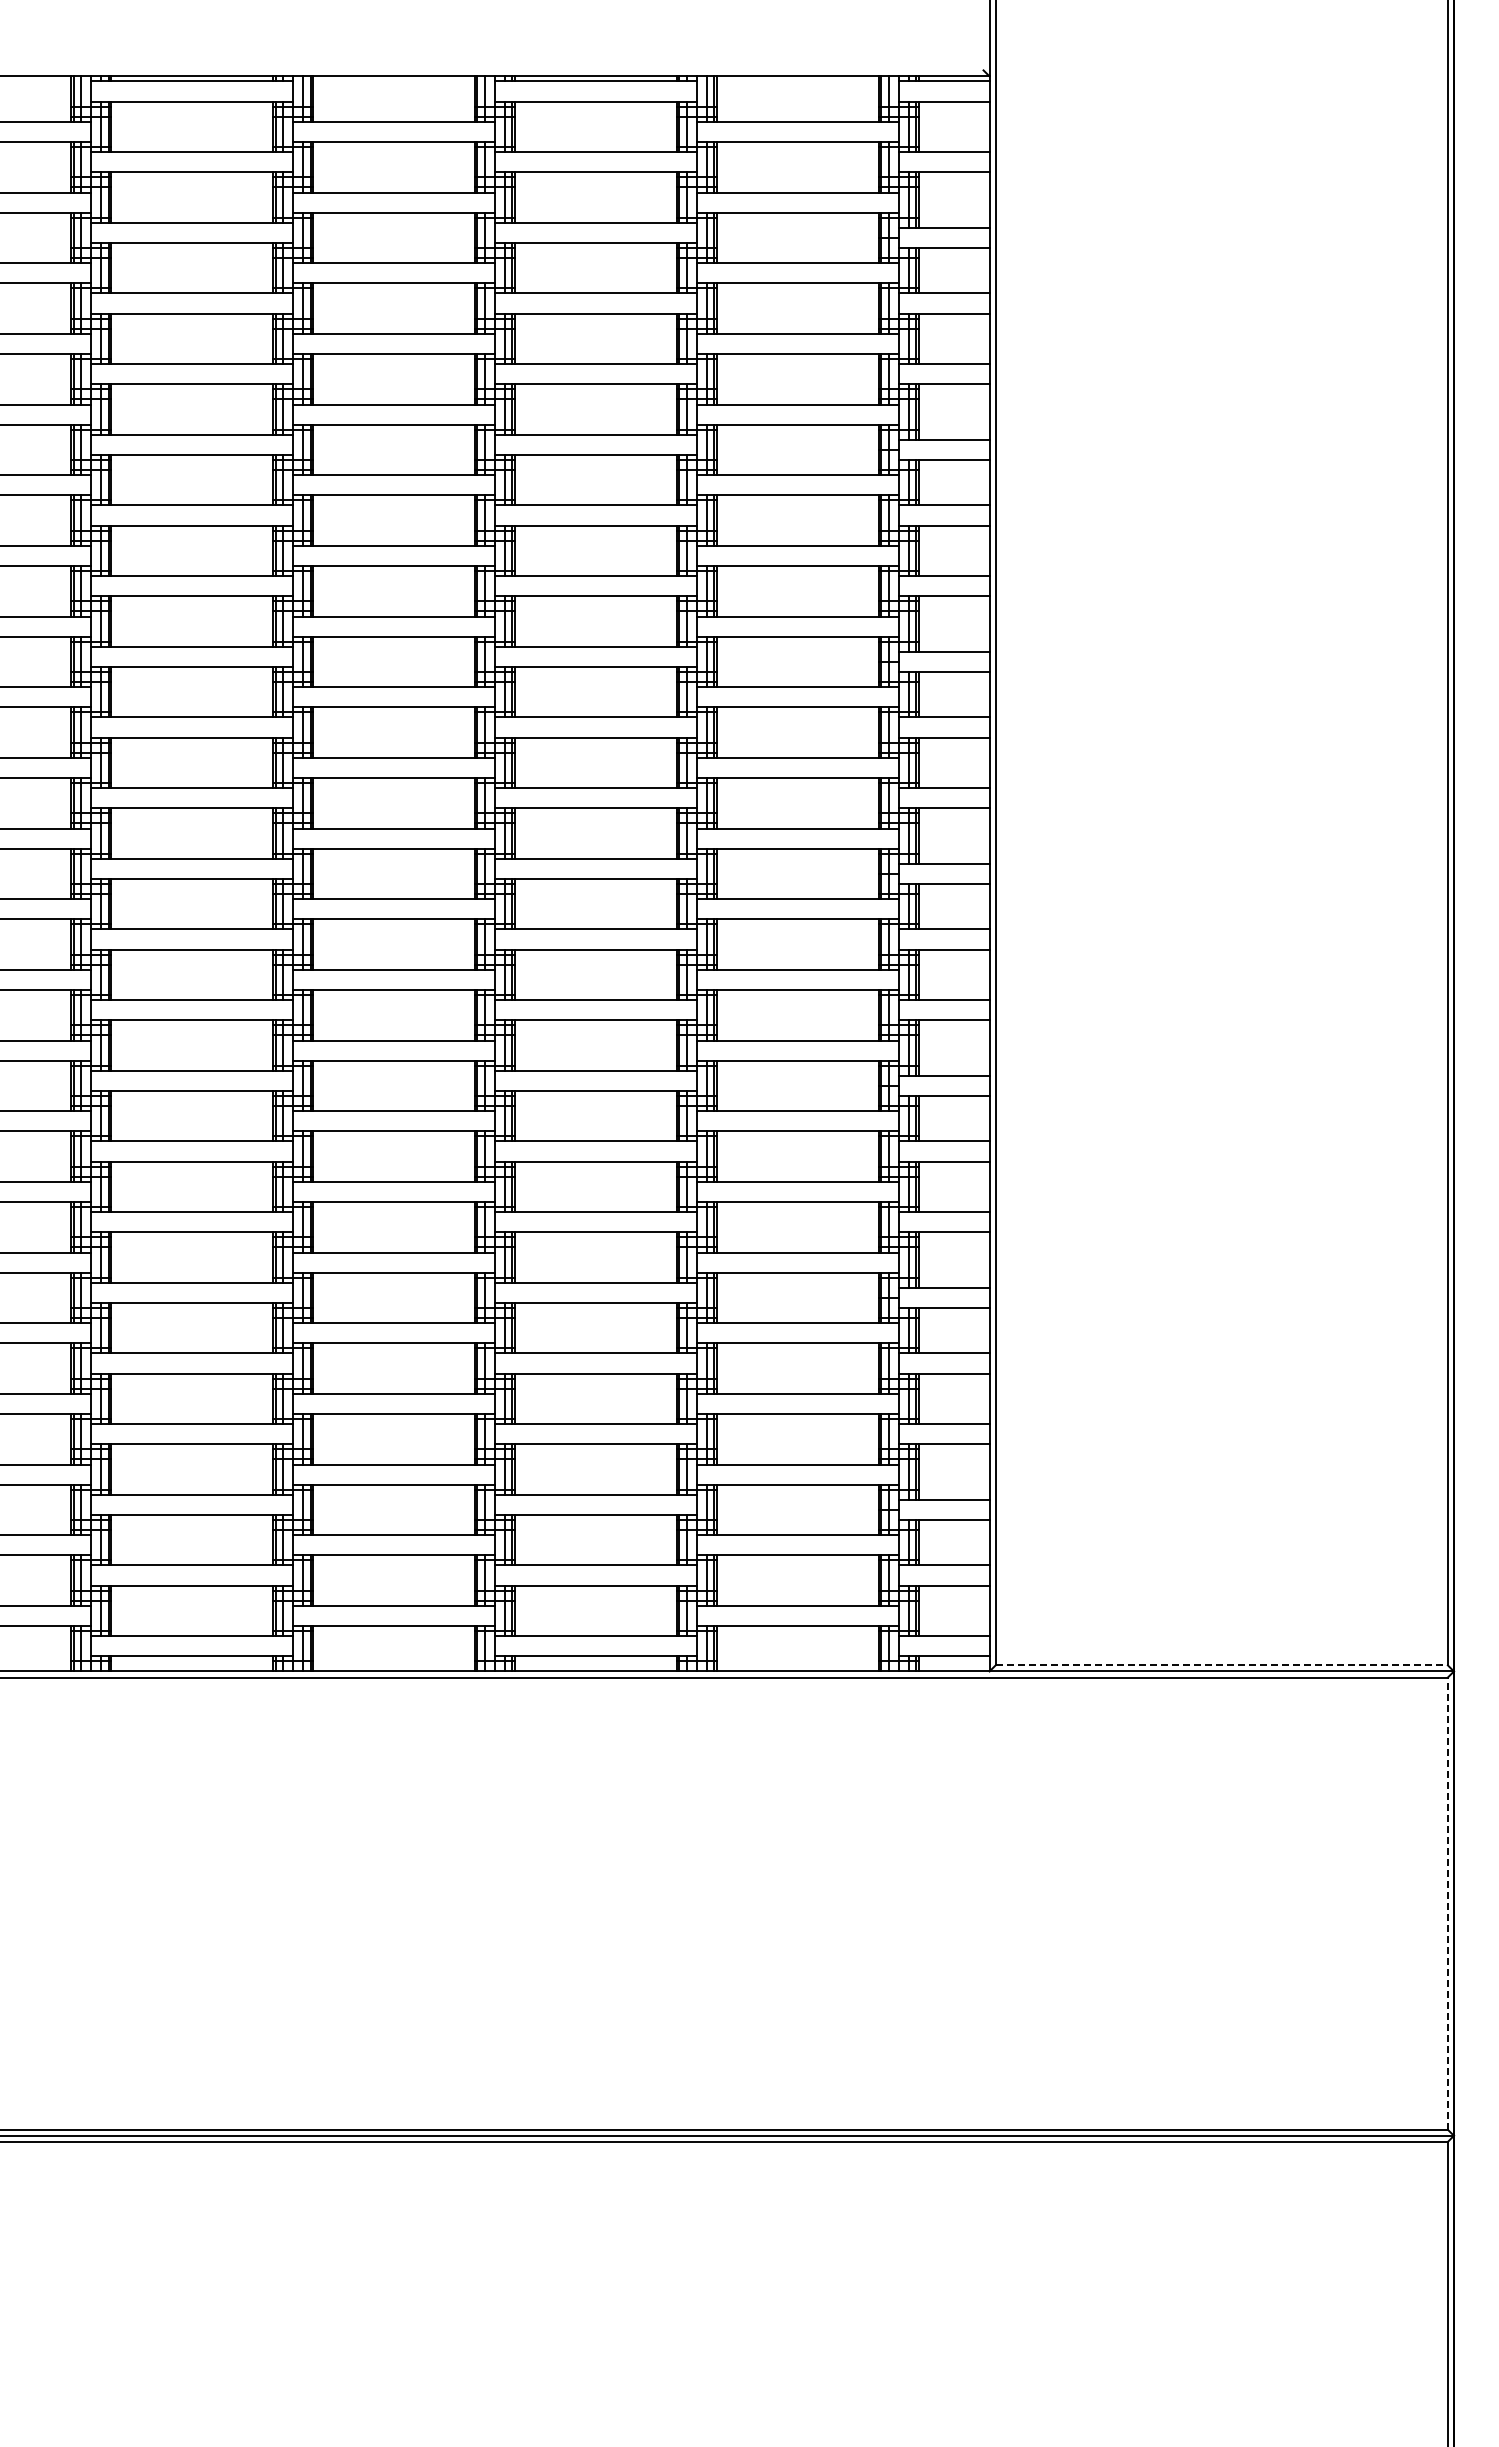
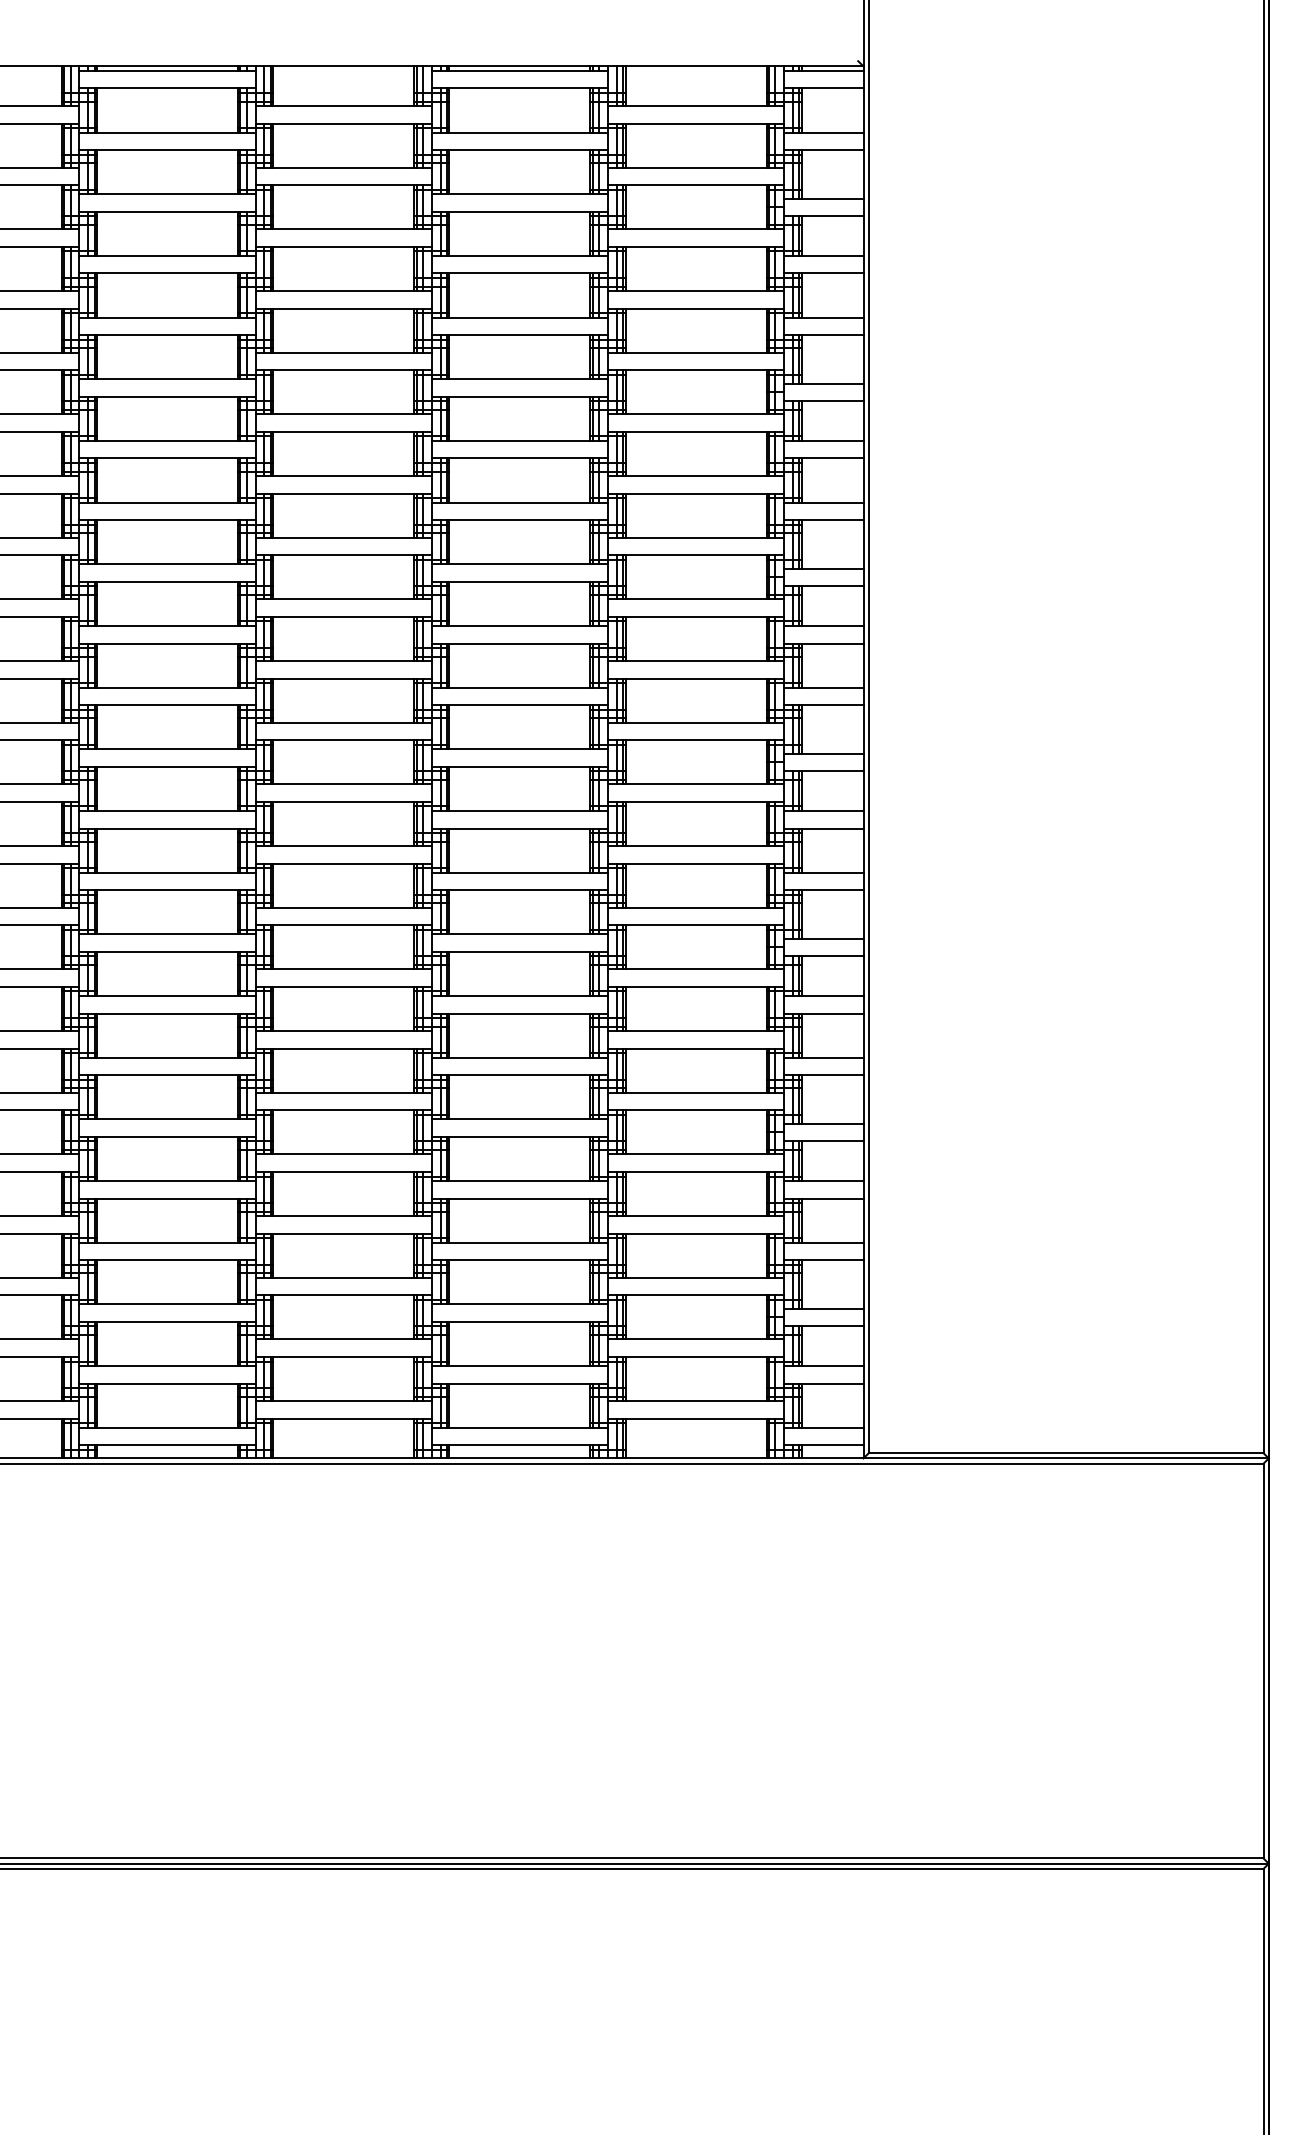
line: (1222, 1665) -> (1066, 1453), dashed -> solid
line: (1447, 1903) -> (1263, 1660), dashed -> solid

